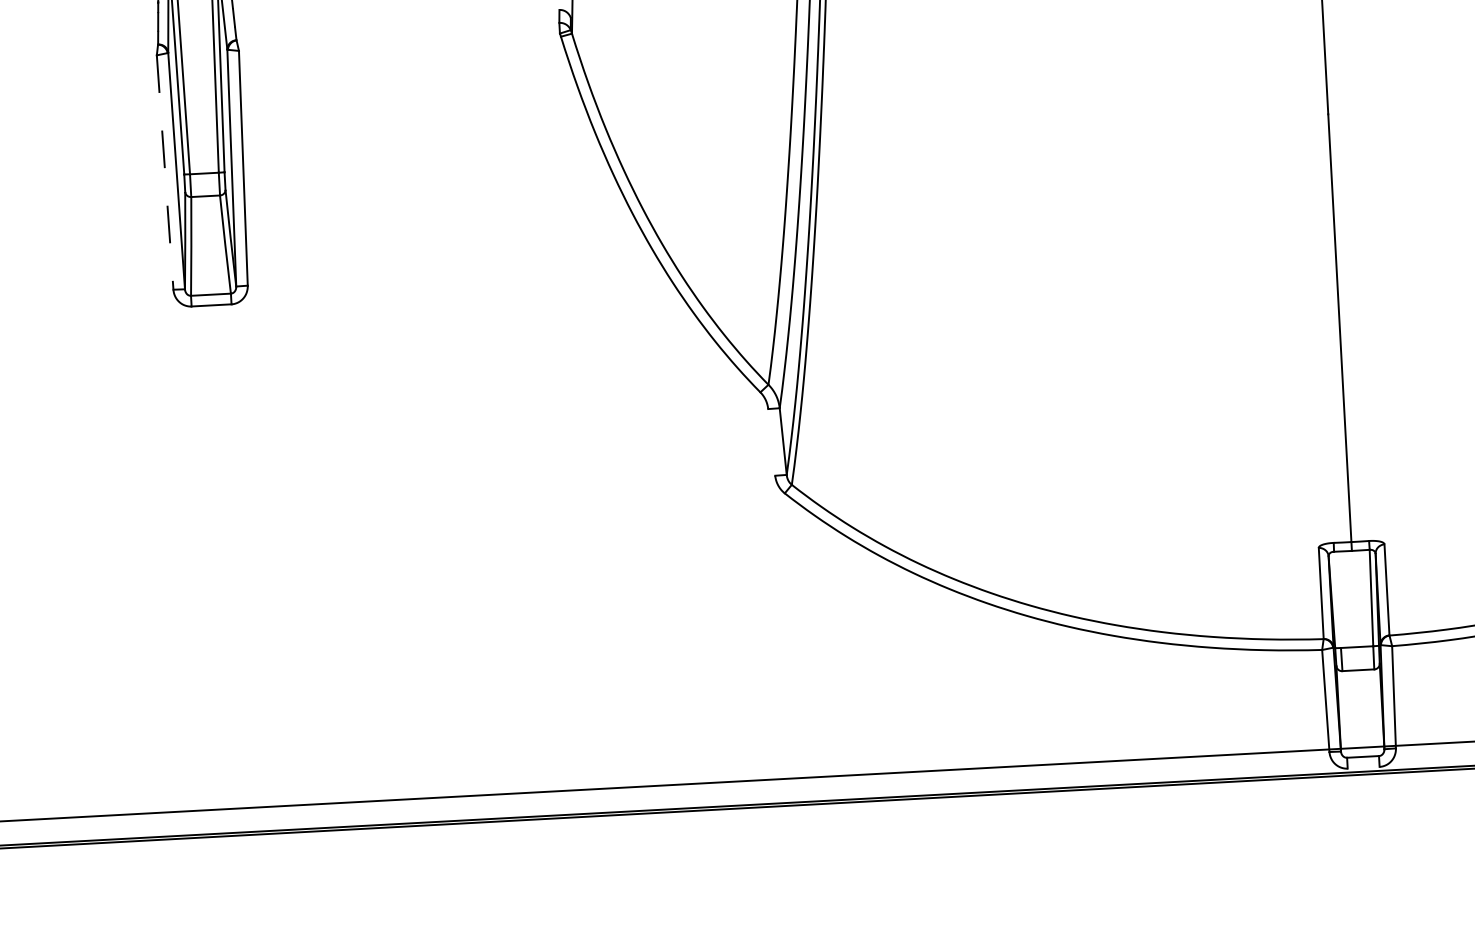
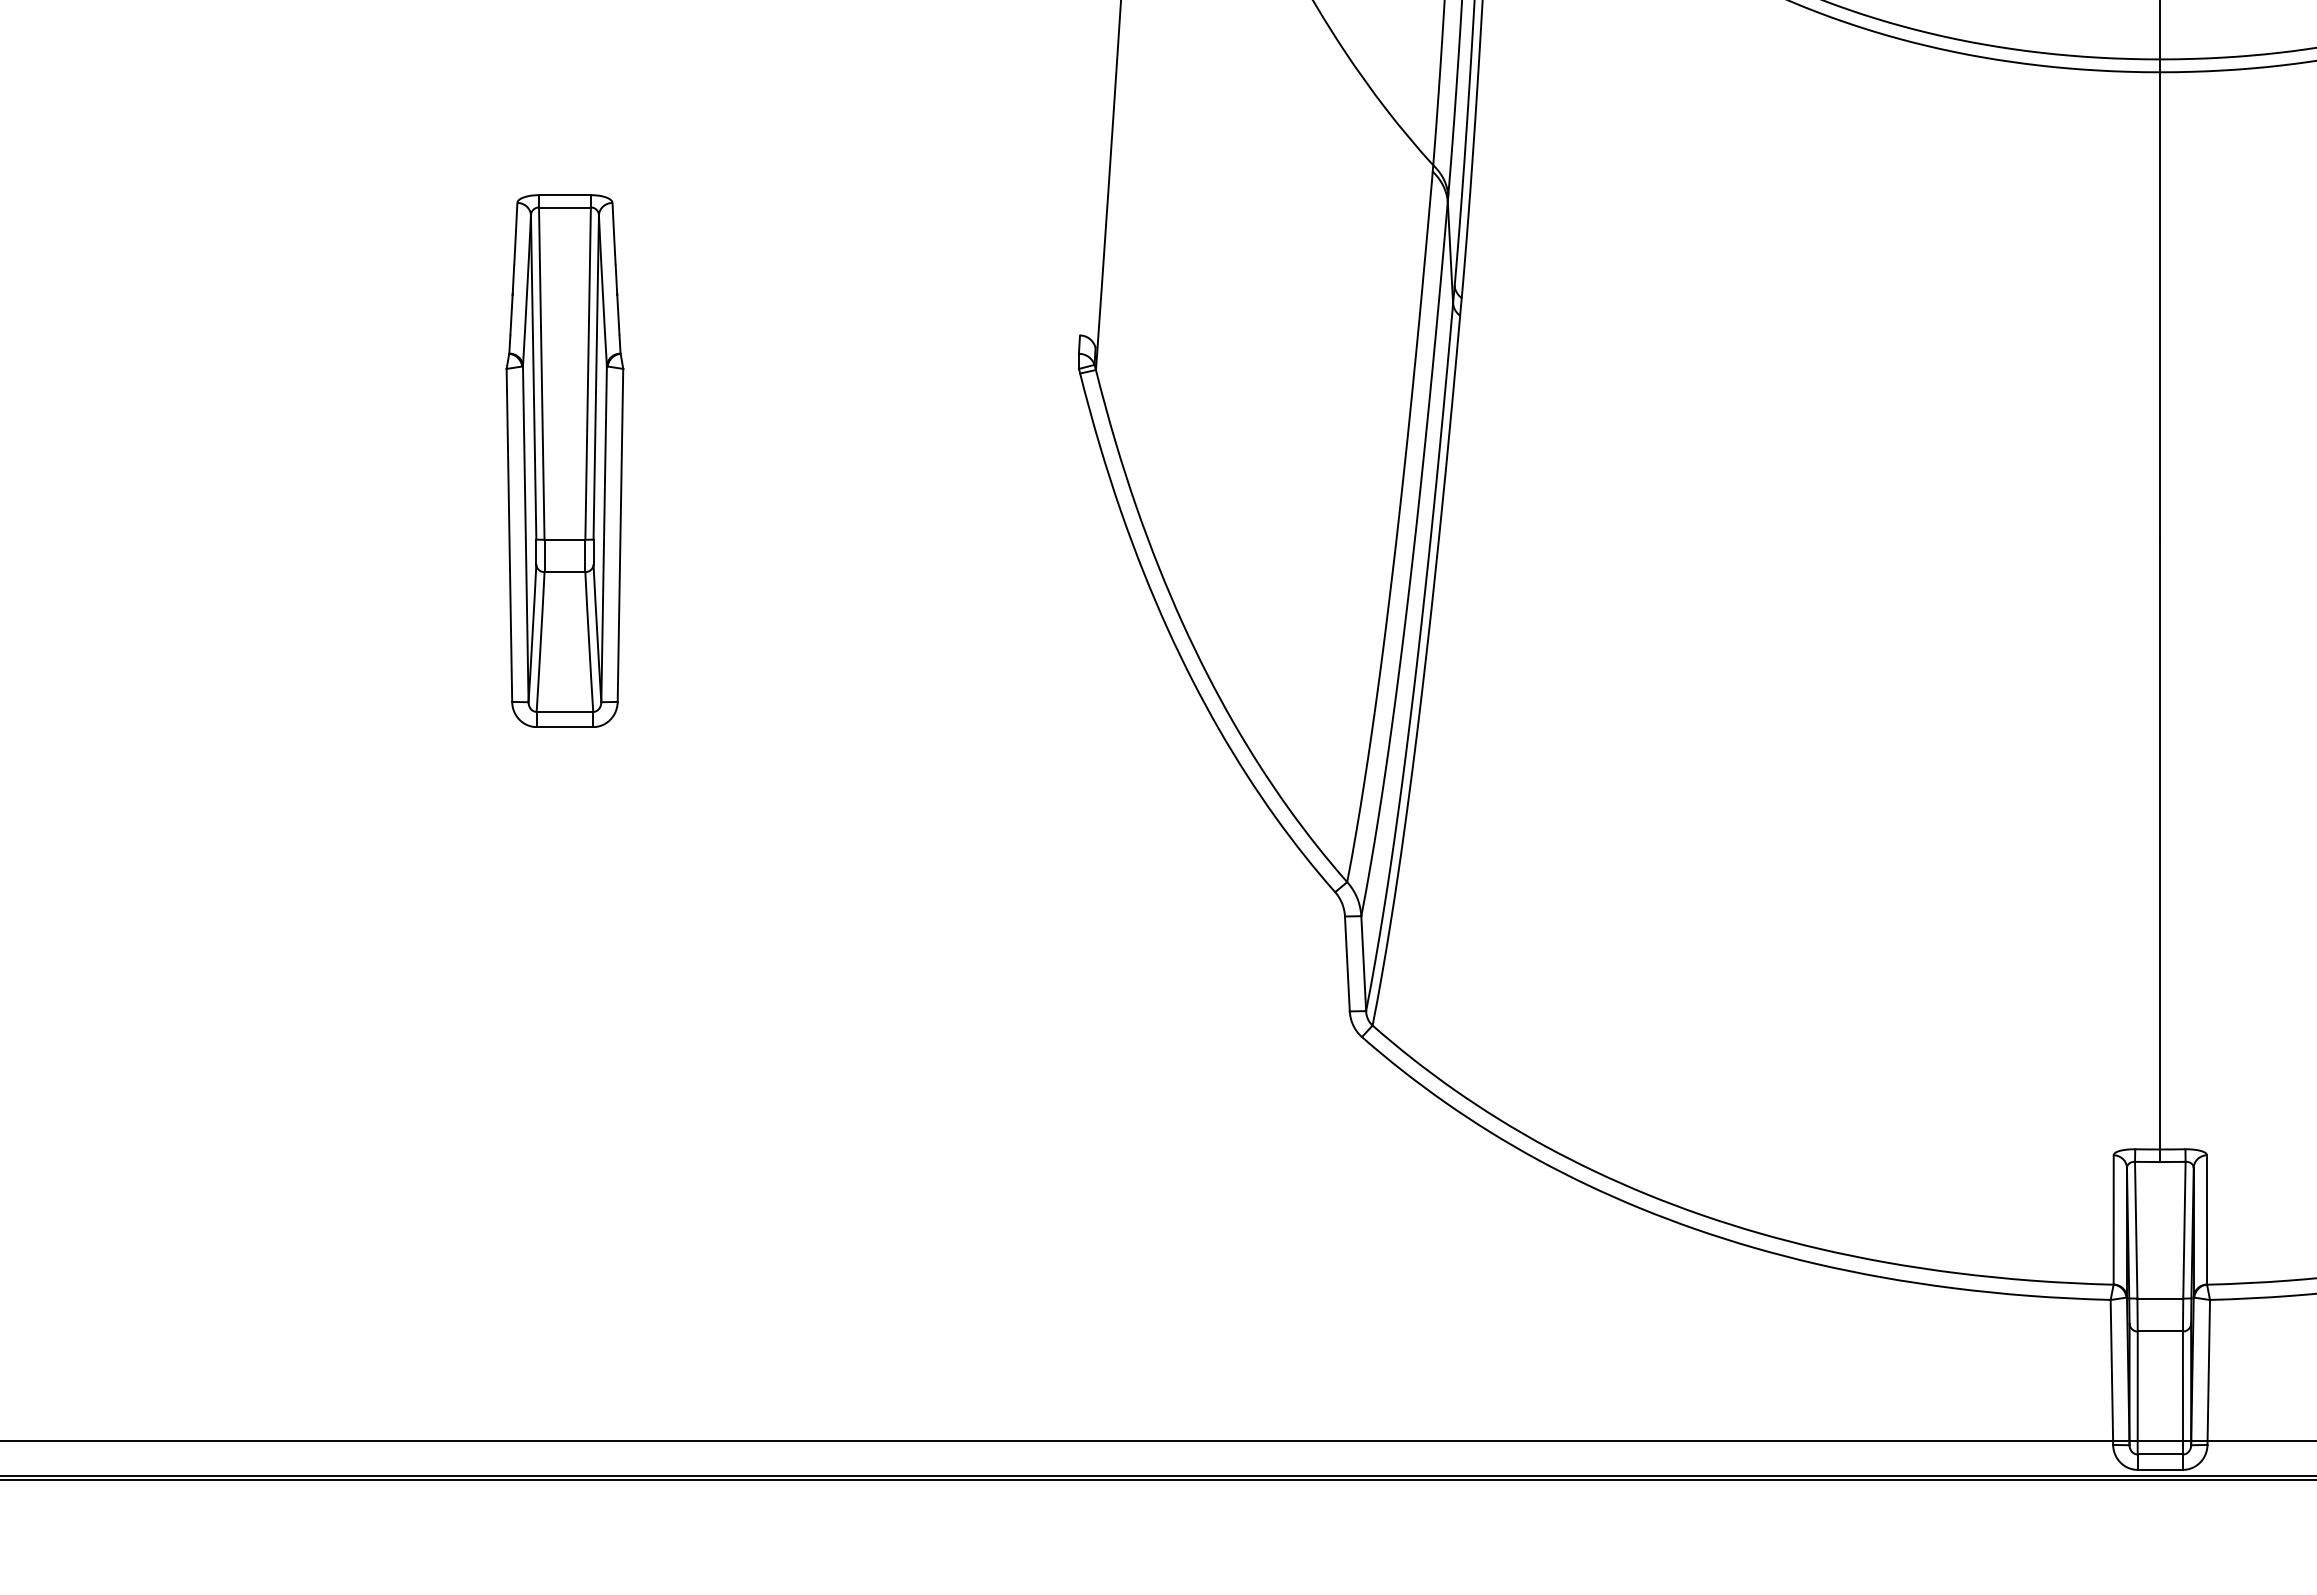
line: (165, 172) -> (509, 535), dashed -> solid
line: (771, 442) -> (1346, 963), added
line: (1337, 599) -> (2136, 1229), added
line: (1376, 712) -> (2182, 1392), added
line: (1344, 714) -> (2137, 1392), added
line: (1363, 767) -> (2159, 1469), added

